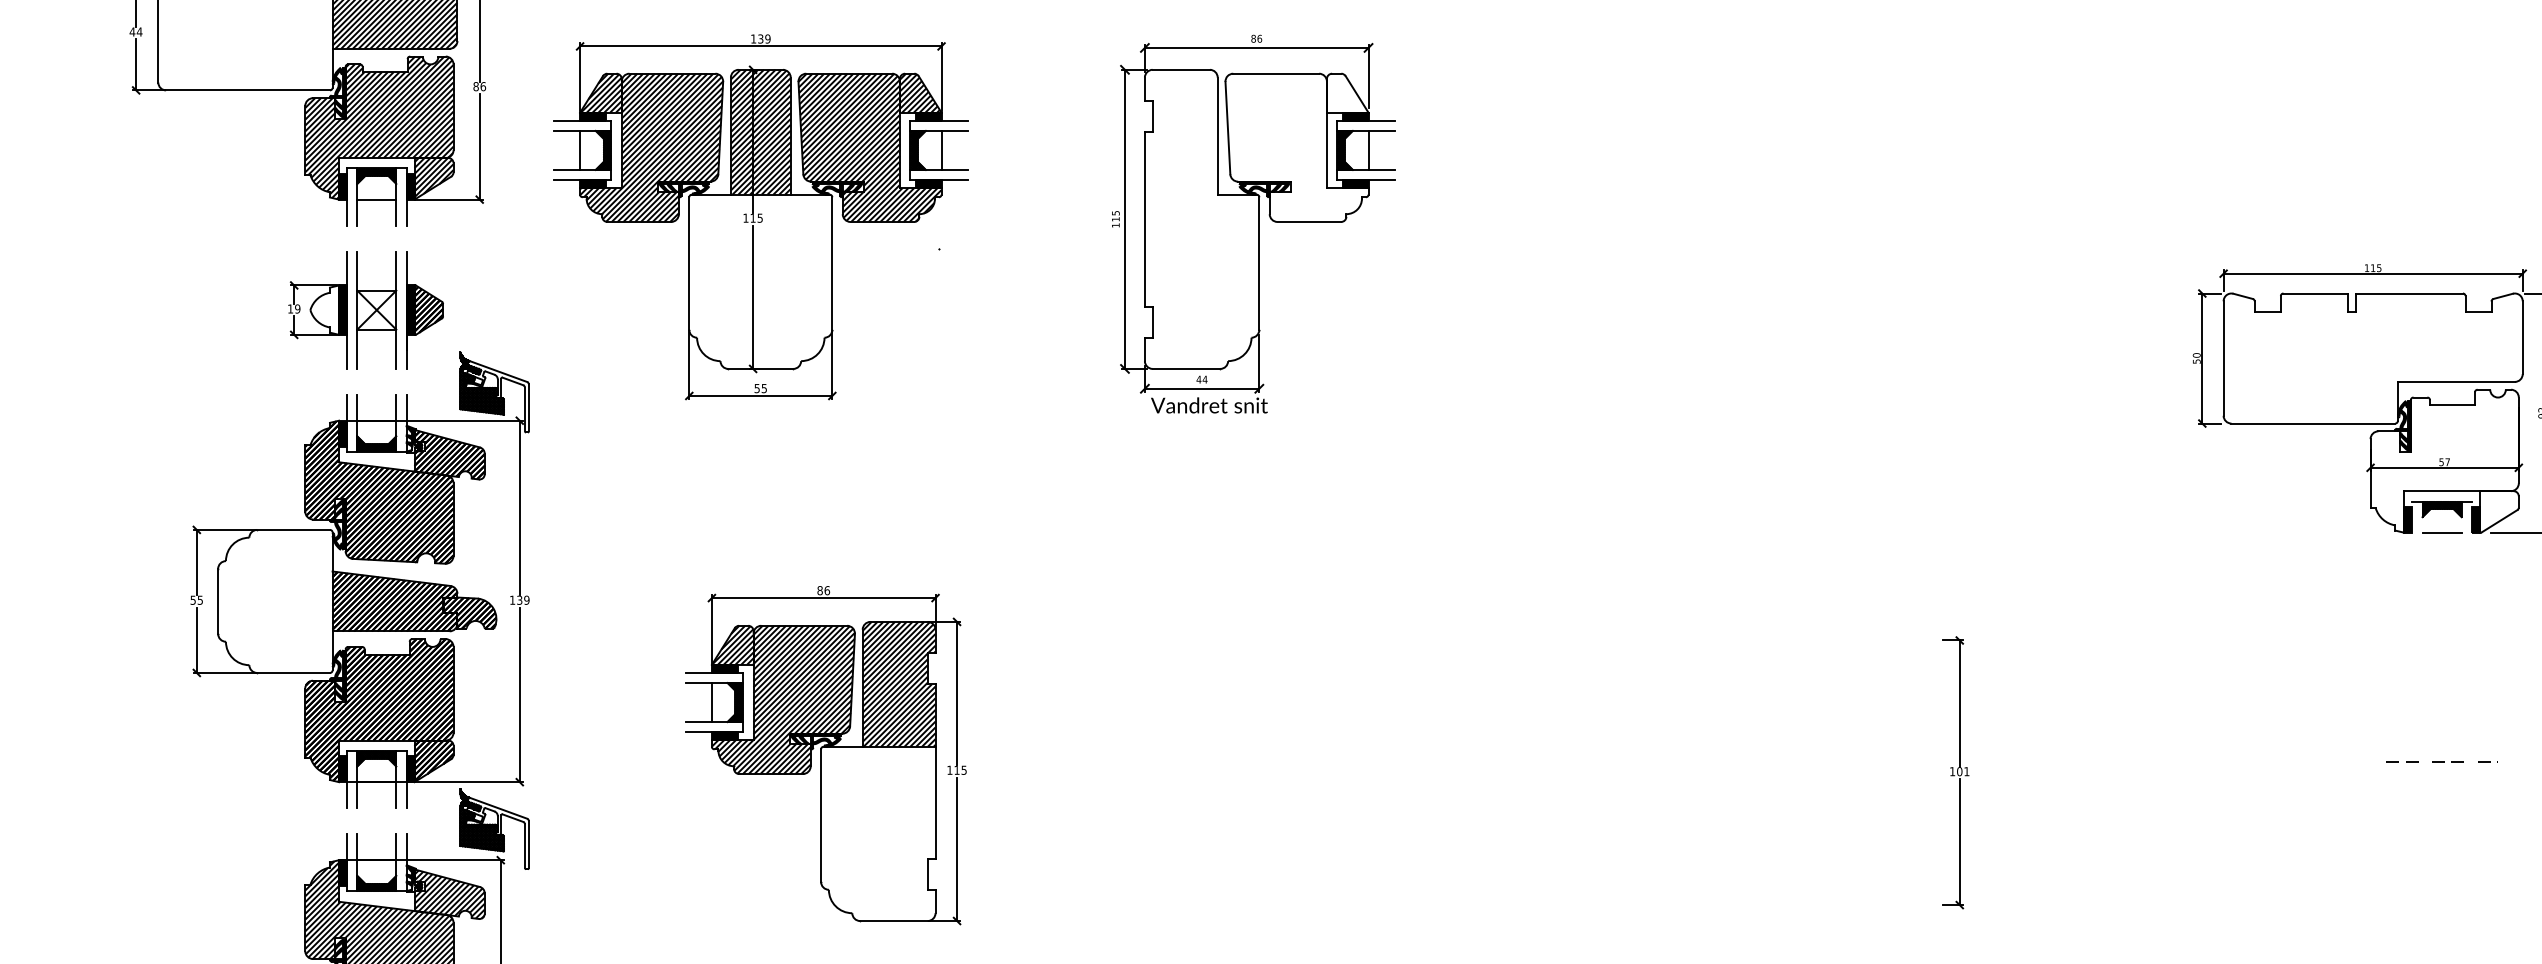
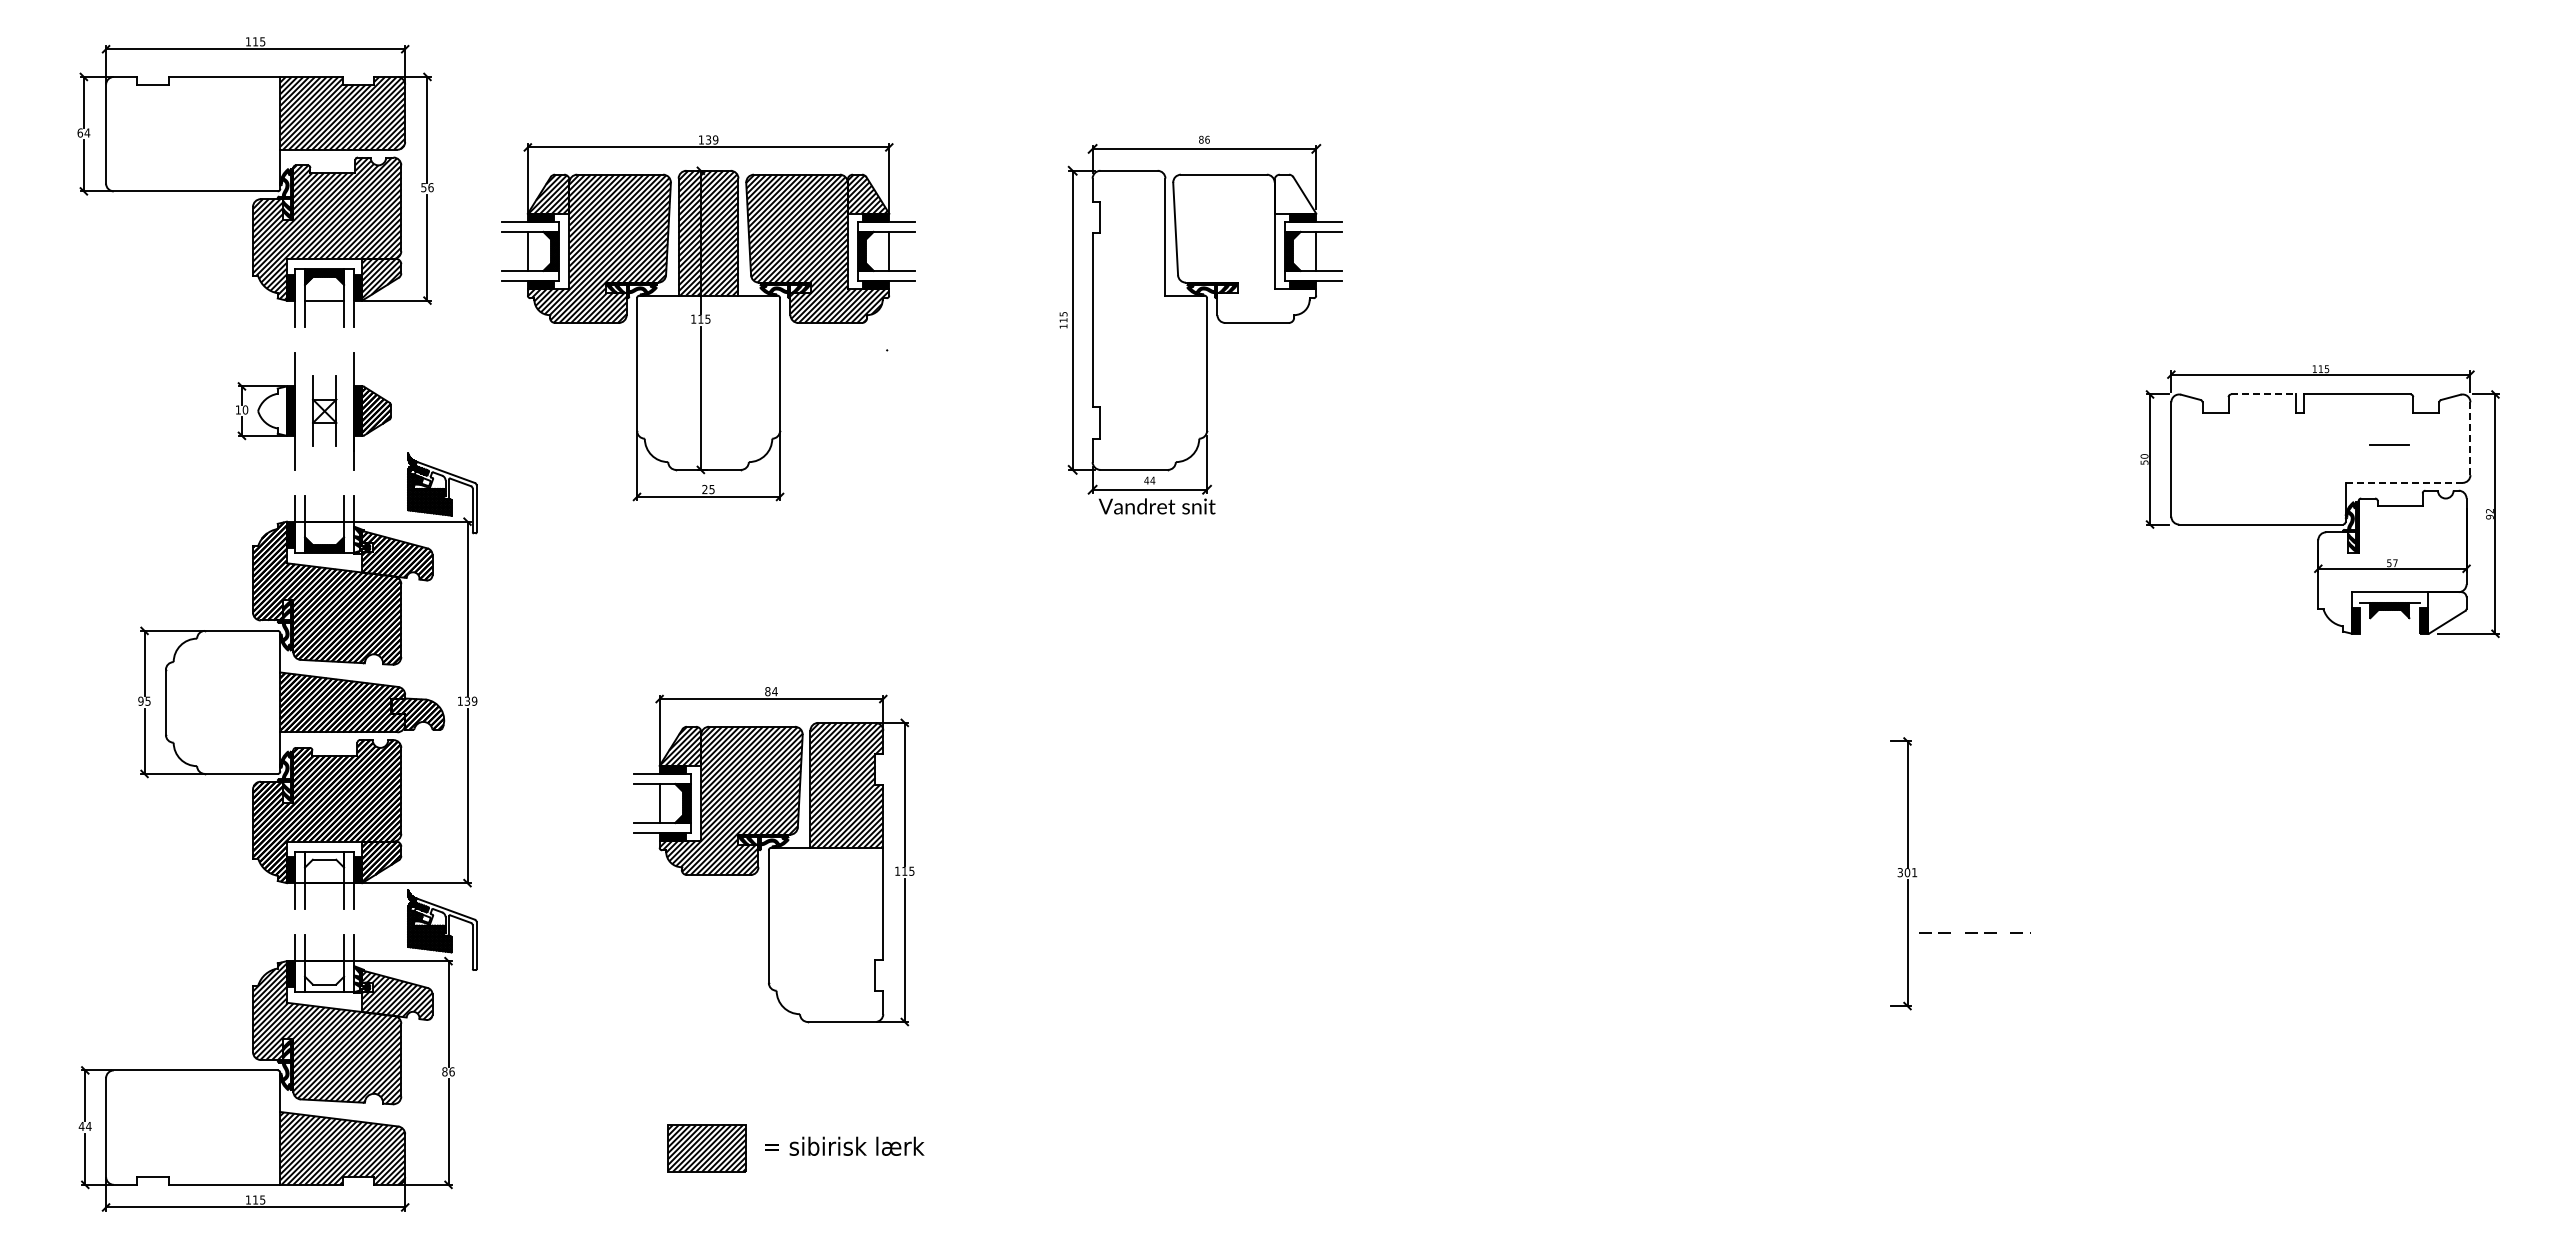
text: (131, 31) -> (79, 132), 44 -> 64
text: (475, 86) -> (423, 187), 86 -> 56
line: (2315, 293) -> (2263, 394), solid -> dashed
text: (296, 308) -> (244, 409), 19 -> 10
part: (376, 310) -> (324, 411), size x0.6
line: (2522, 338) -> (2470, 439), solid -> dashed
line: (2456, 381) -> (2404, 482), solid -> dashed
text: (756, 388) -> (704, 489), 55 -> 25
line: (2441, 532) -> (2389, 444), moved
text: (826, 590) -> (774, 691), 86 -> 84
text: (192, 599) -> (140, 700), 55 -> 95
hatch: (376, 758) -> (324, 859), removed
line: (2441, 761) -> (1974, 932), moved
text: (1951, 771) -> (1899, 872), 101 -> 301
hatch: (376, 883) -> (324, 984), removed

